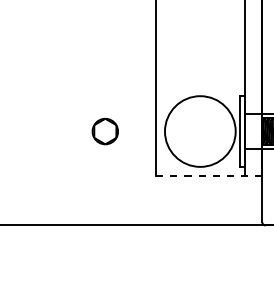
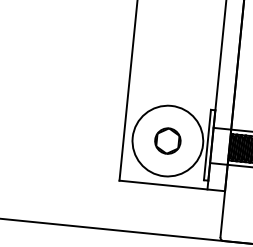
part: (104, 131) -> (167, 140), moved
line: (209, 175) -> (172, 185), dashed -> solid

